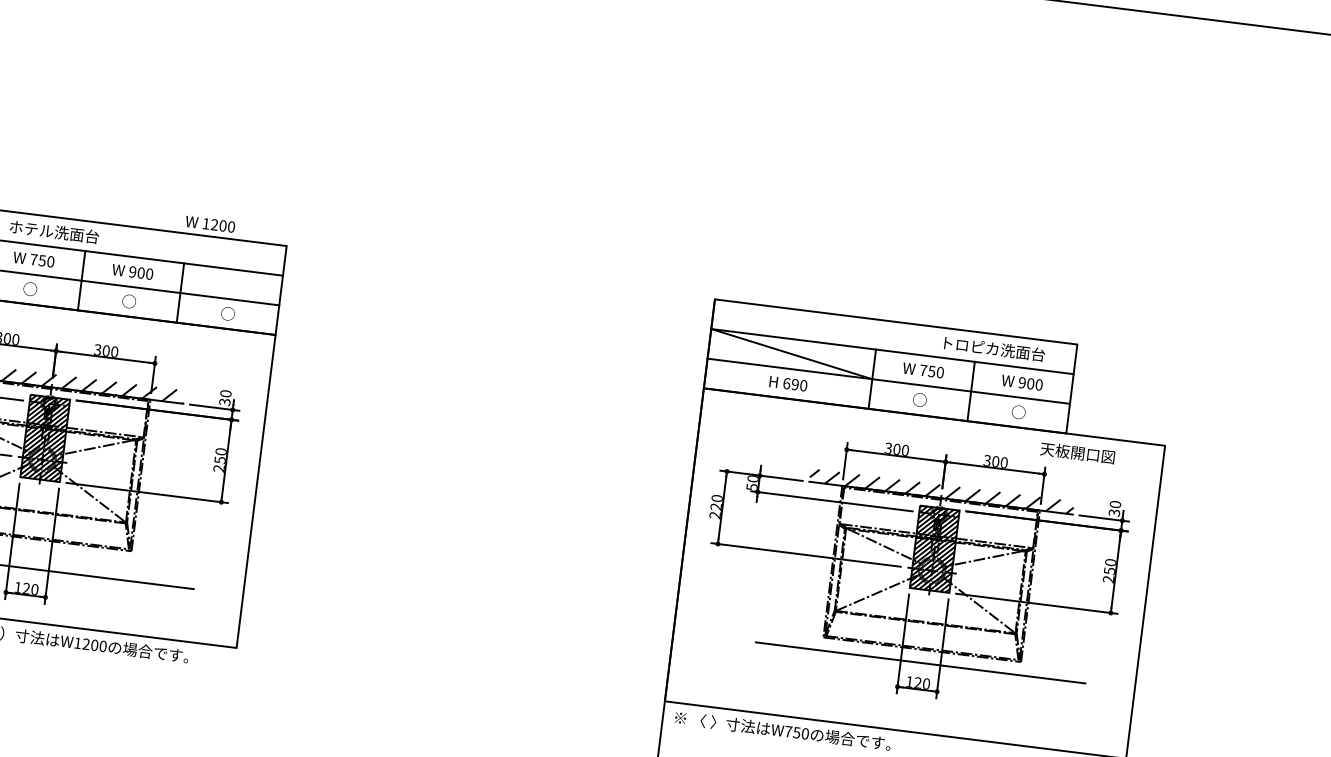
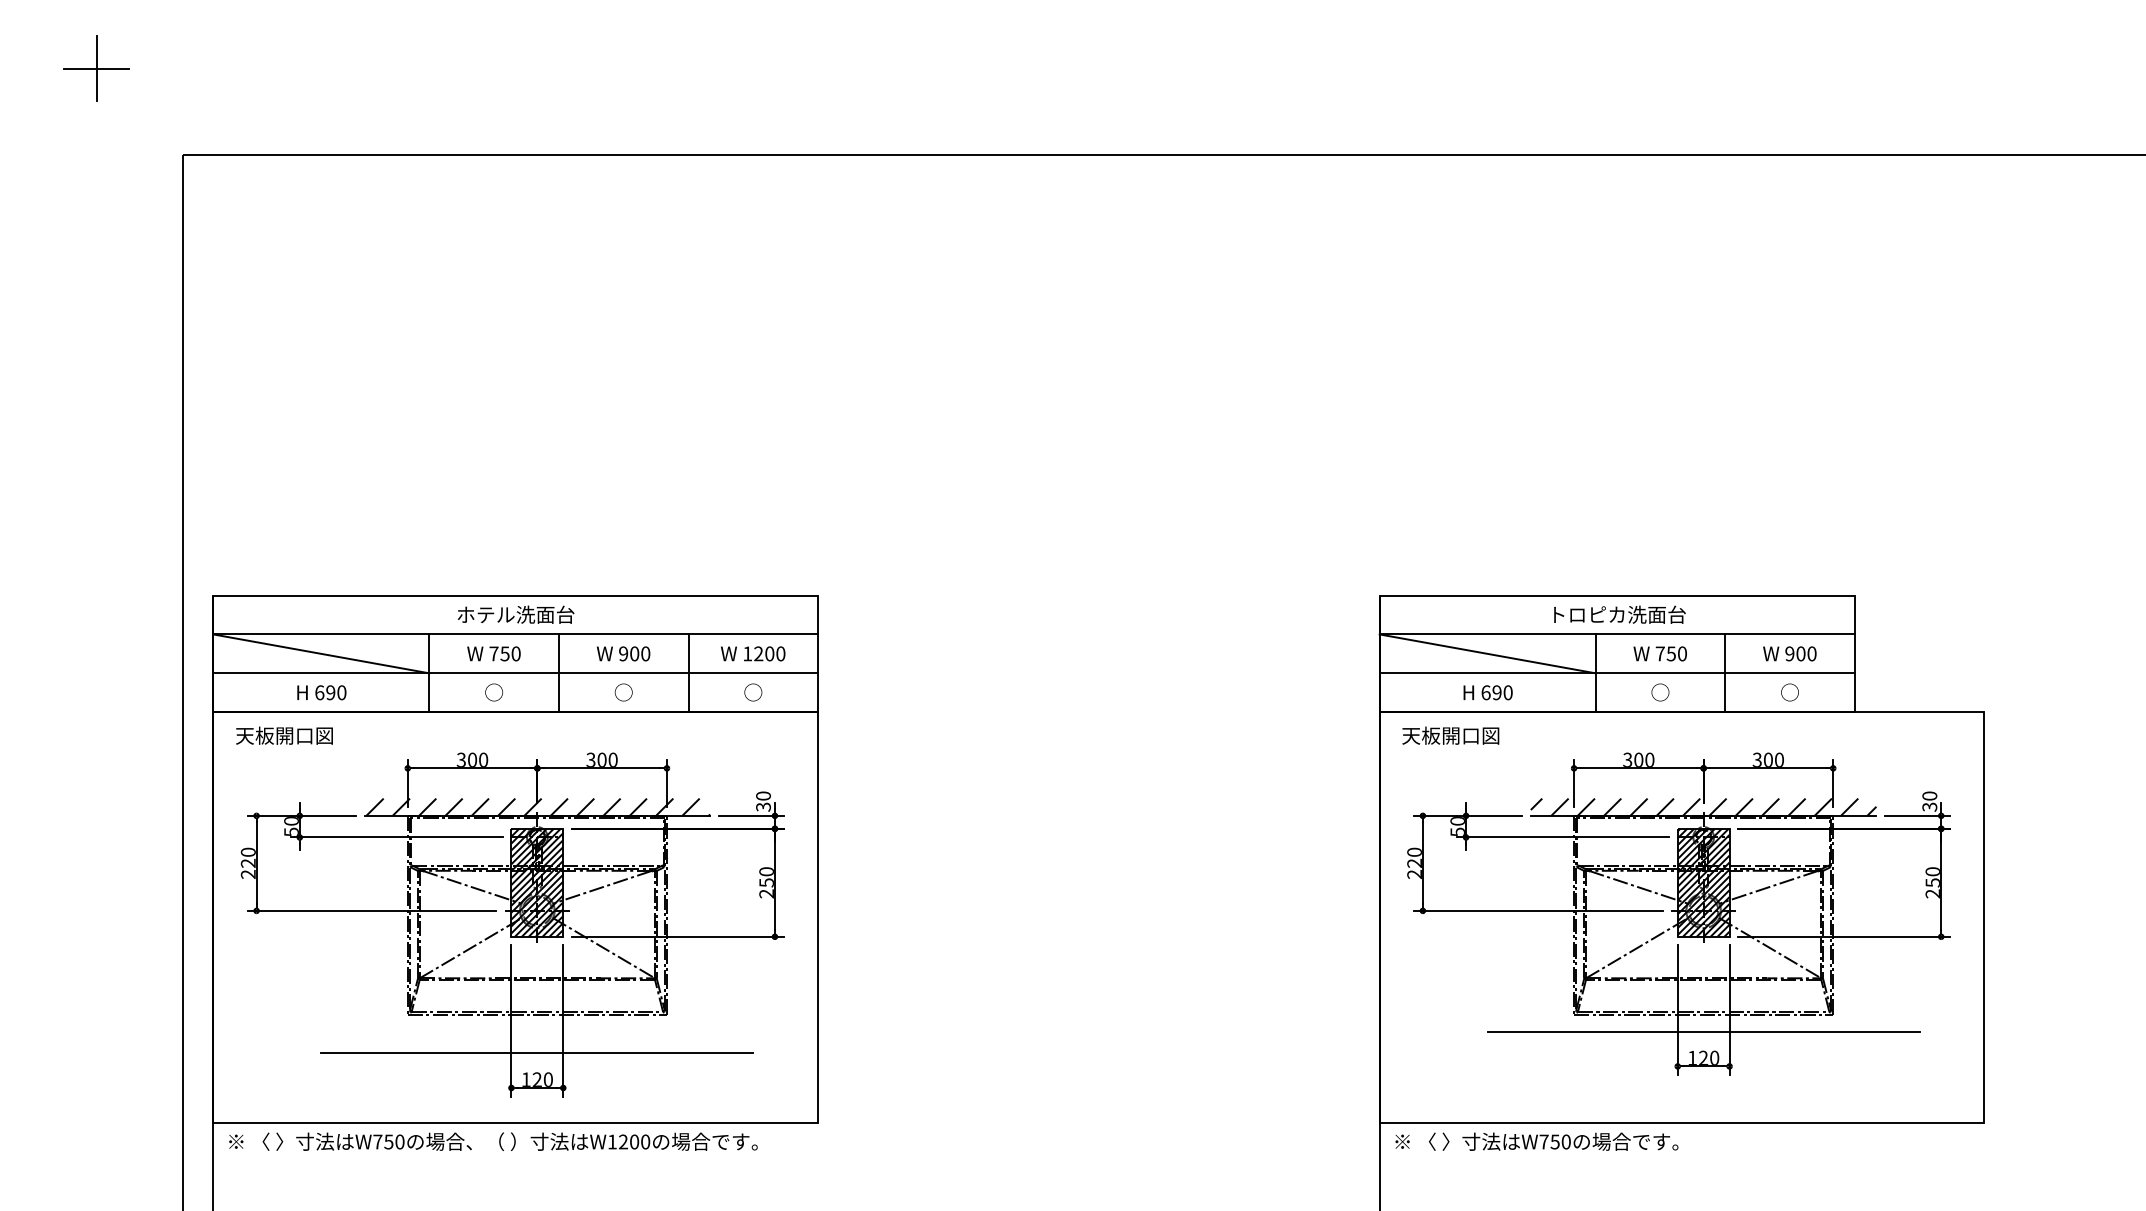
text: (210, 224) -> (753, 653), moved
text: (994, 348) -> (1619, 614), moved
text: (1077, 452) -> (1450, 735), moved

